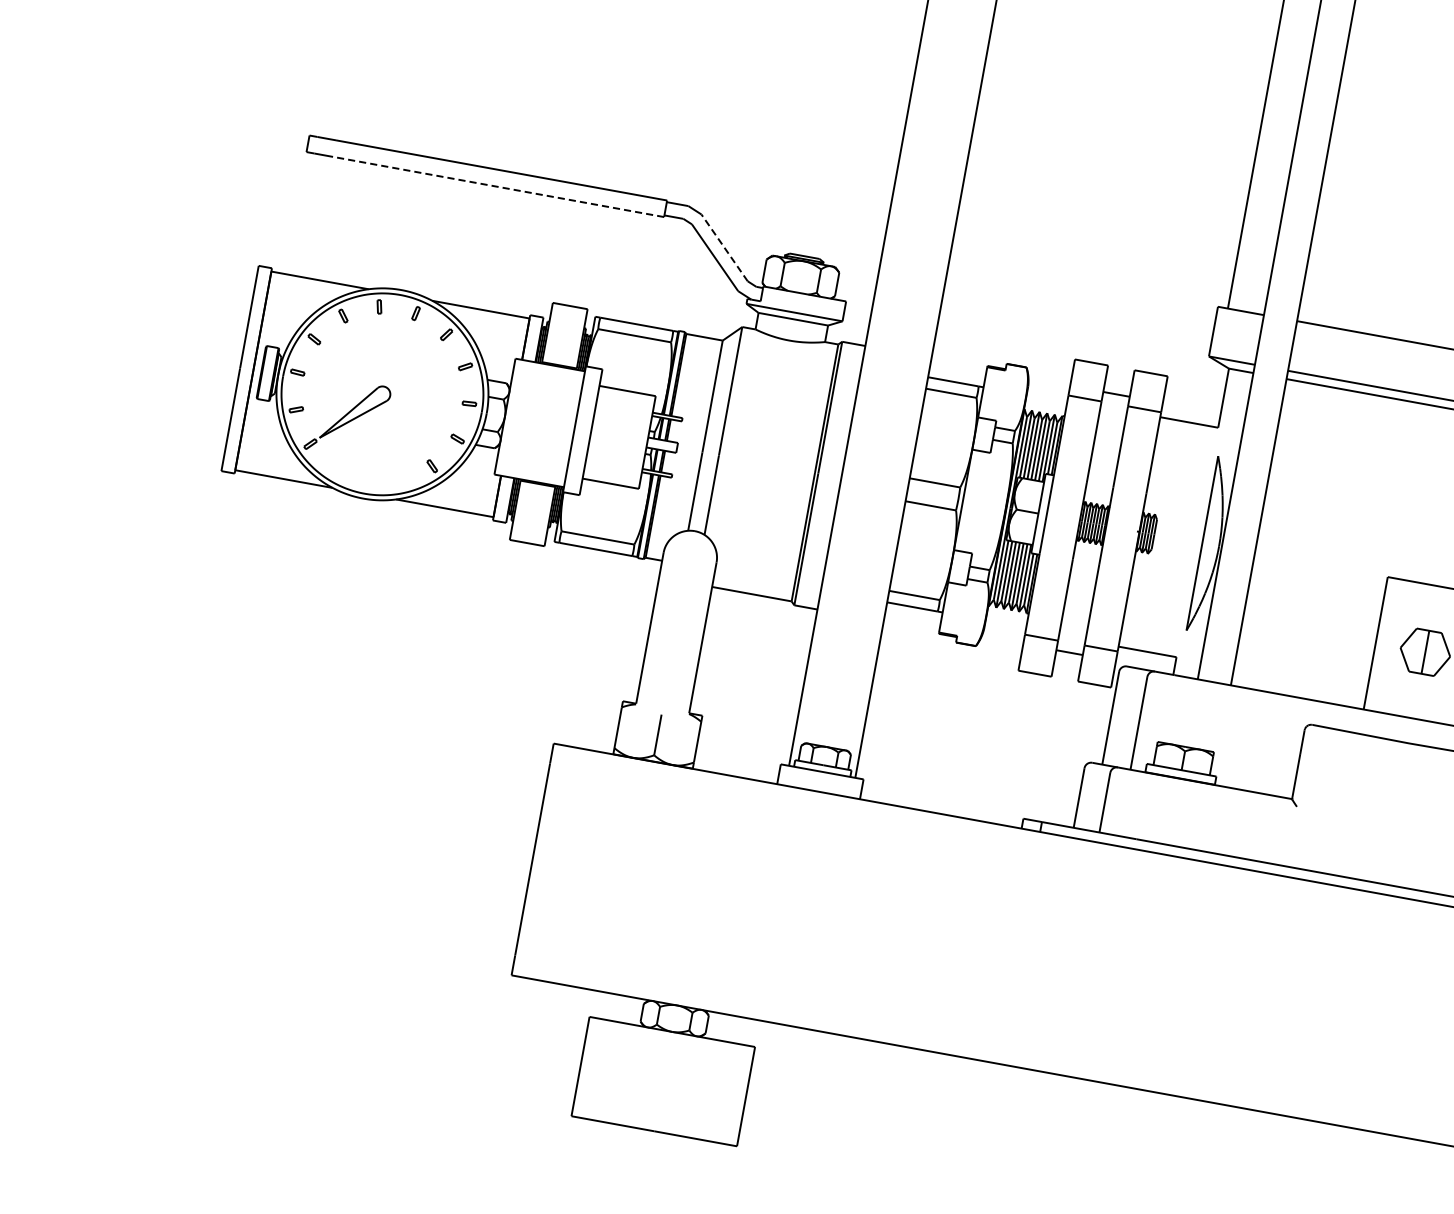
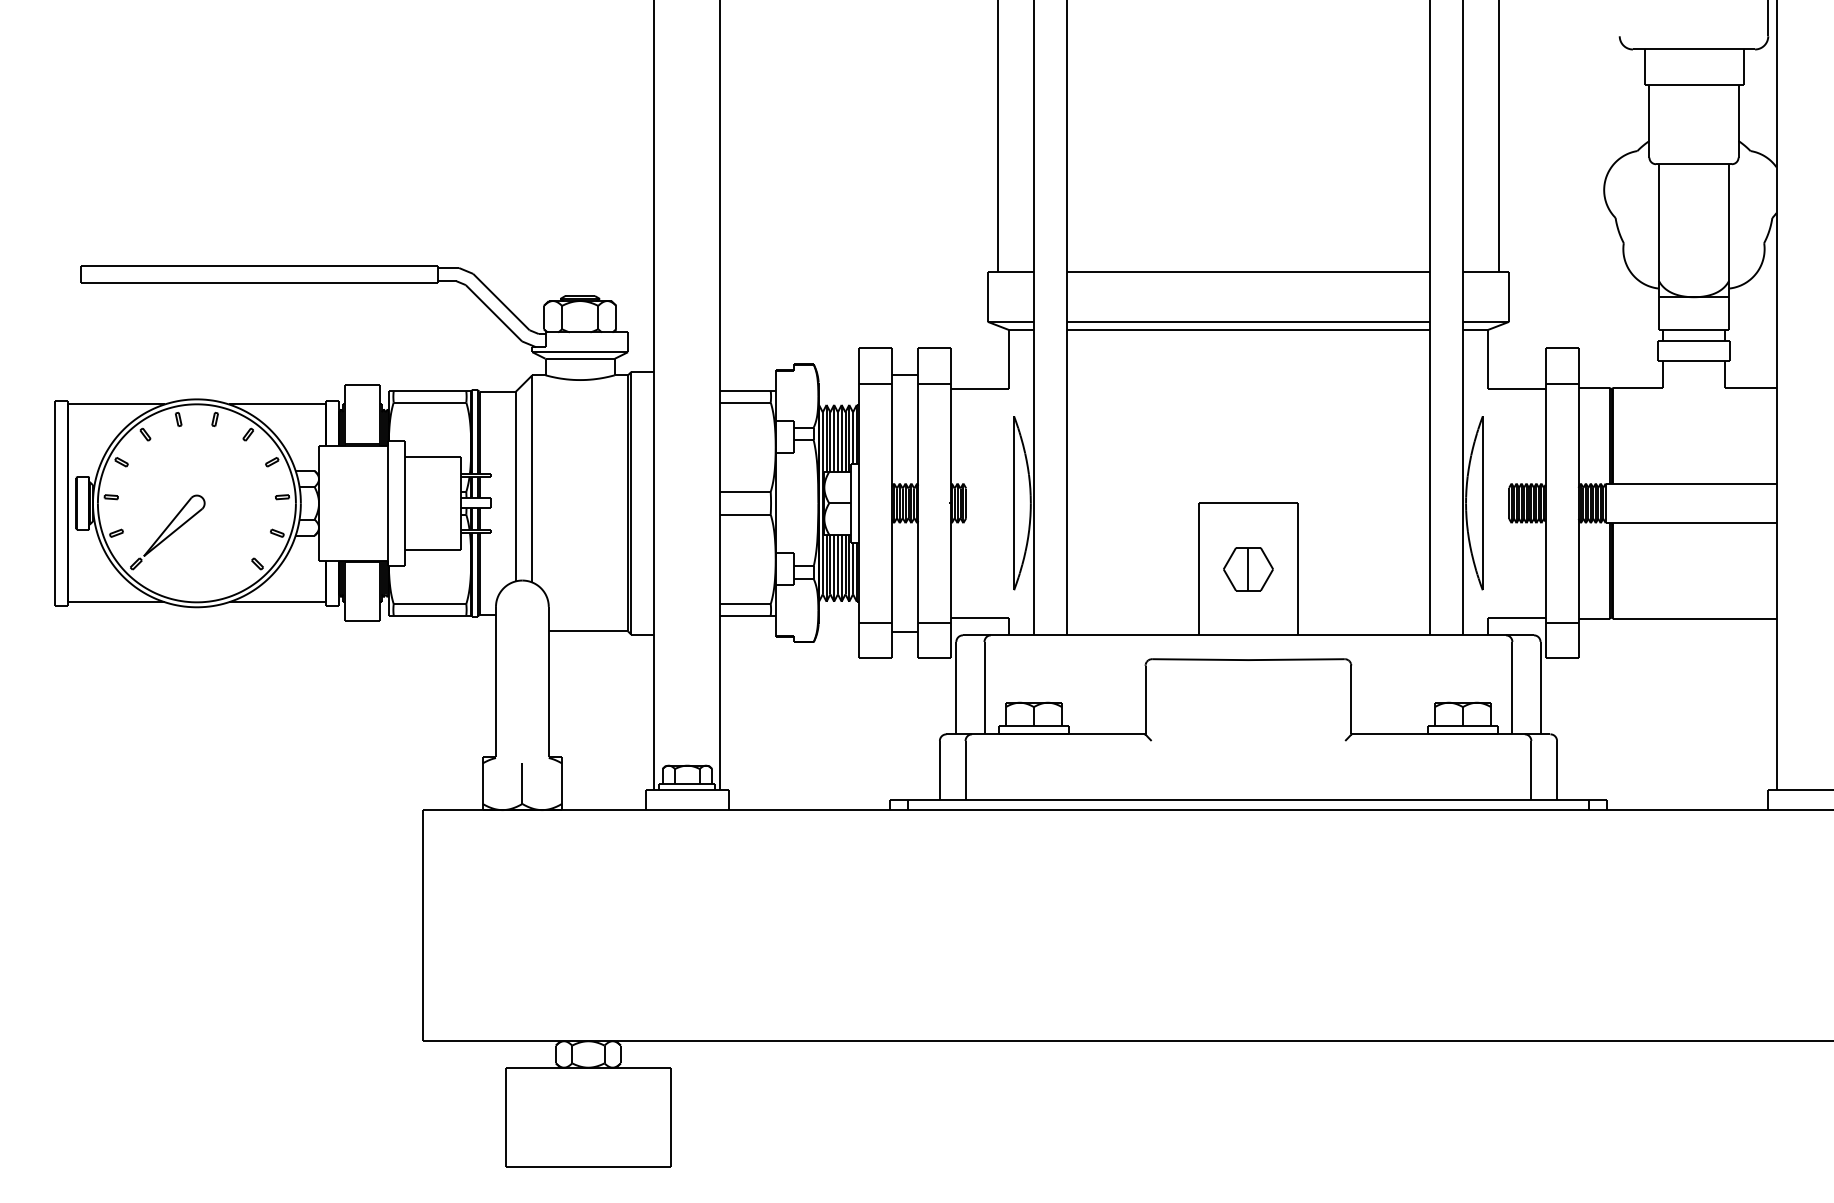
line: (498, 186) -> (272, 282), dashed -> solid
line: (724, 248) -> (501, 302), dashed -> solid

